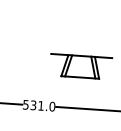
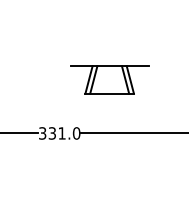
text: (25, 104) -> (42, 133), 531.0 -> 331.0

